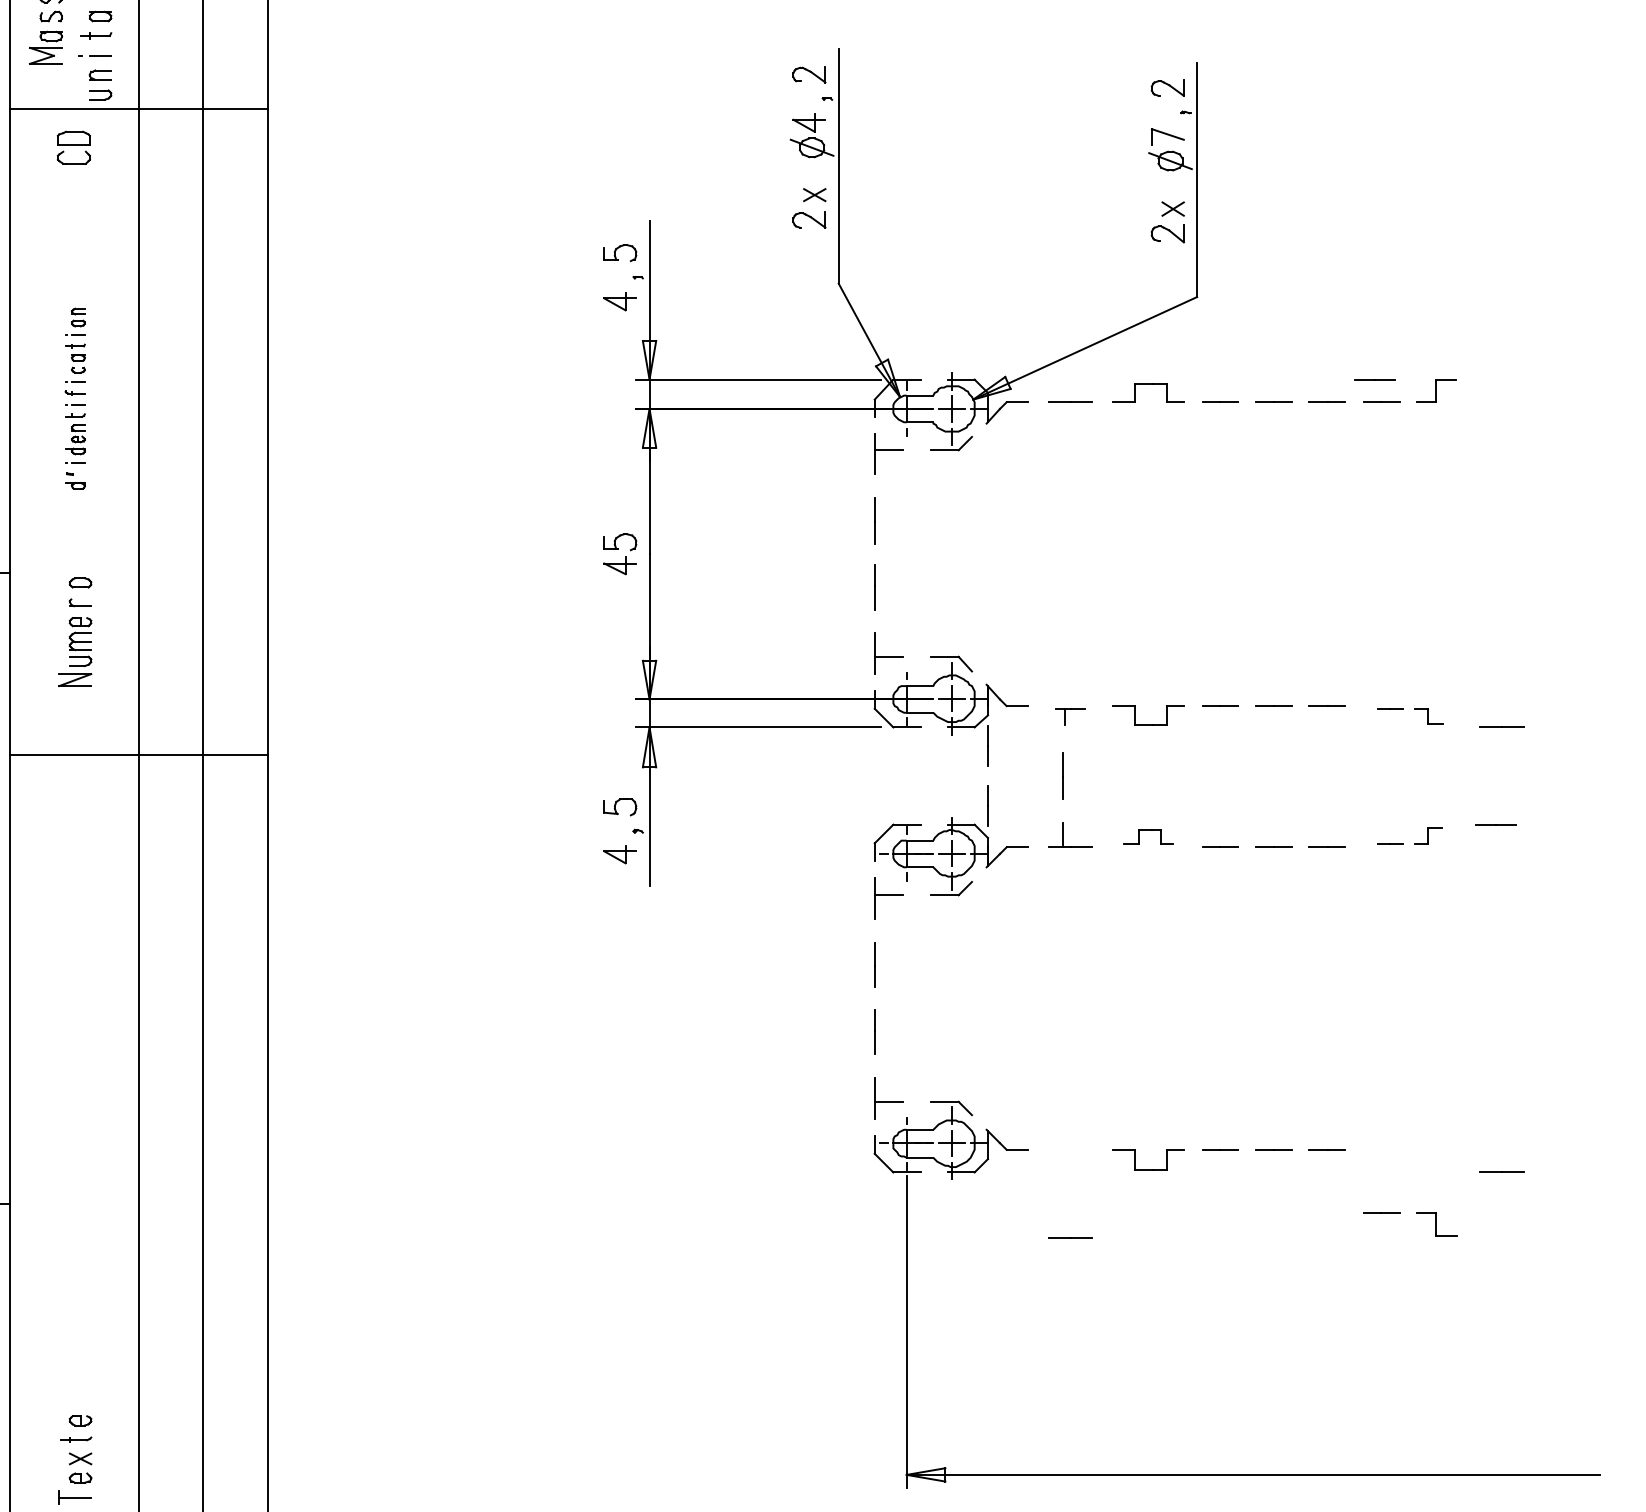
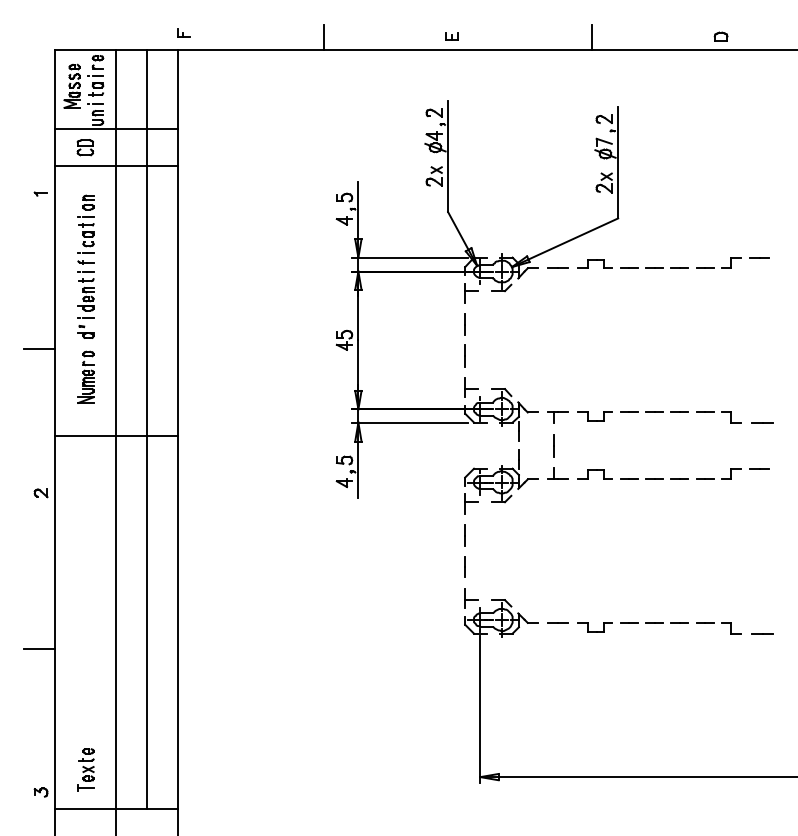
line: (139, 187) -> (116, 166), added
line: (1375, 379) -> (759, 257), moved
part: (74, 398) -> (85, 266), size x1.67
part: (1069, 716) -> (557, 417), size x1.43
part: (1408, 716) -> (718, 417), size x1.43
part: (1408, 834) -> (718, 473), size x1.43
part: (1147, 836) -> (594, 474), size x1.43
part: (1408, 1224) -> (718, 628), moved
line: (1069, 1237) -> (557, 622), moved

